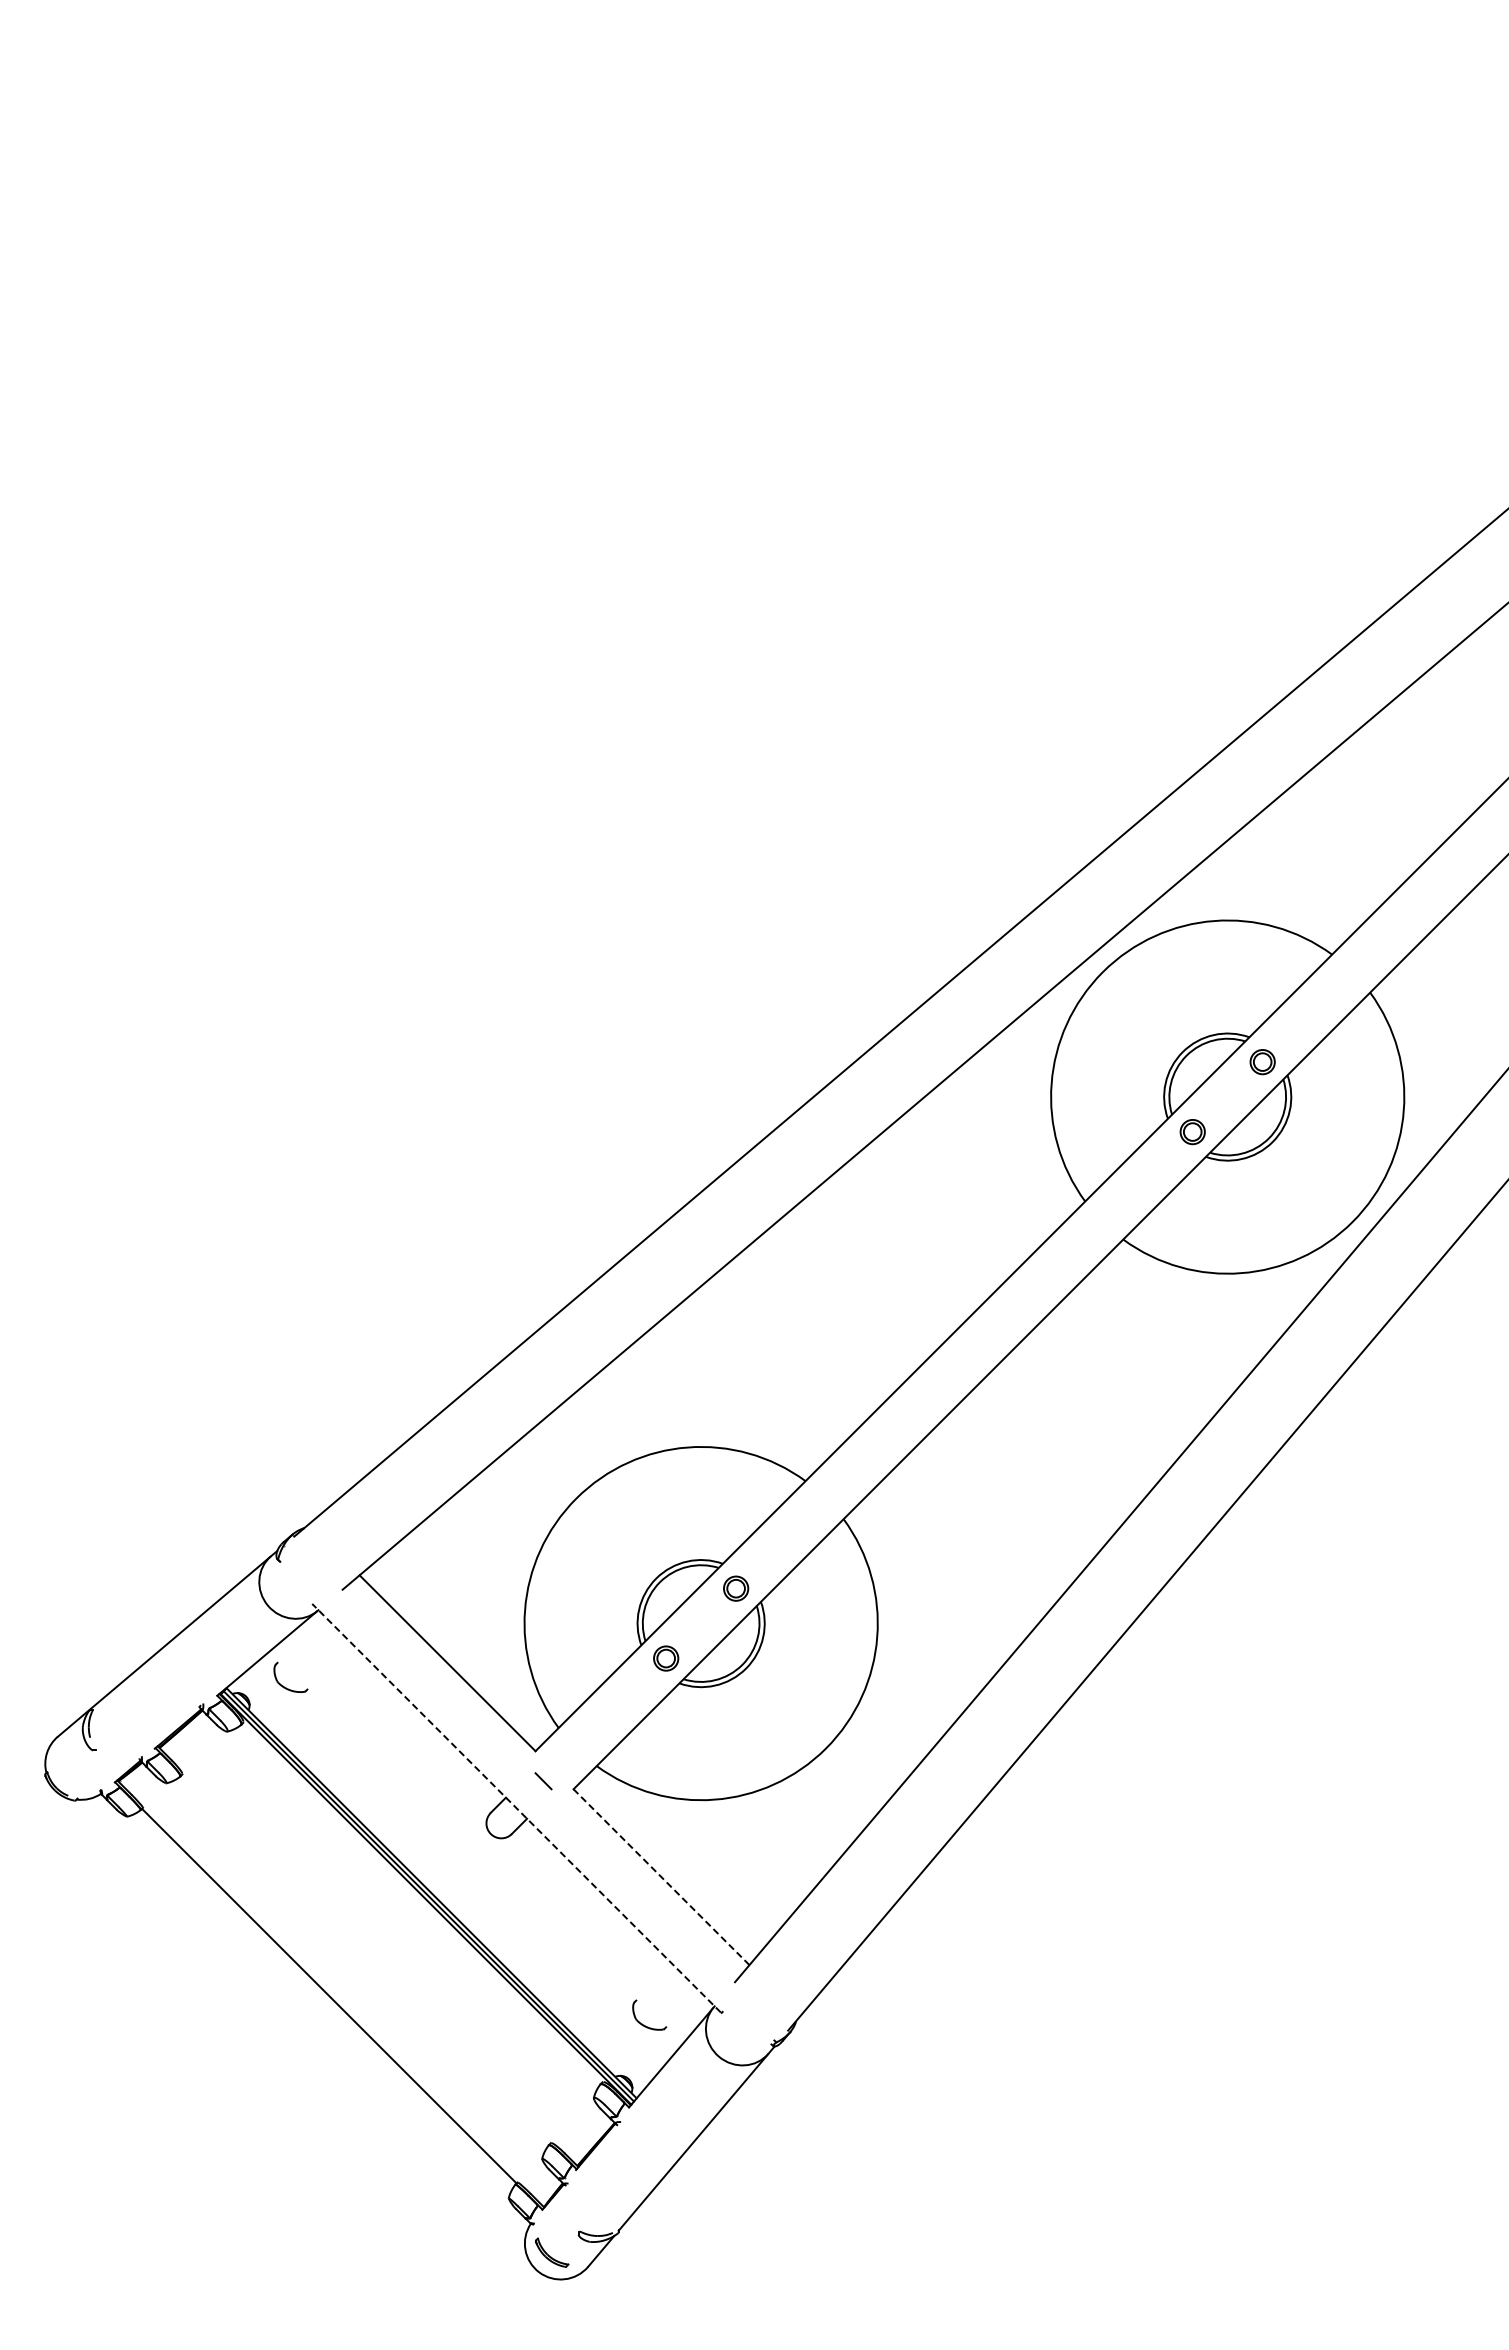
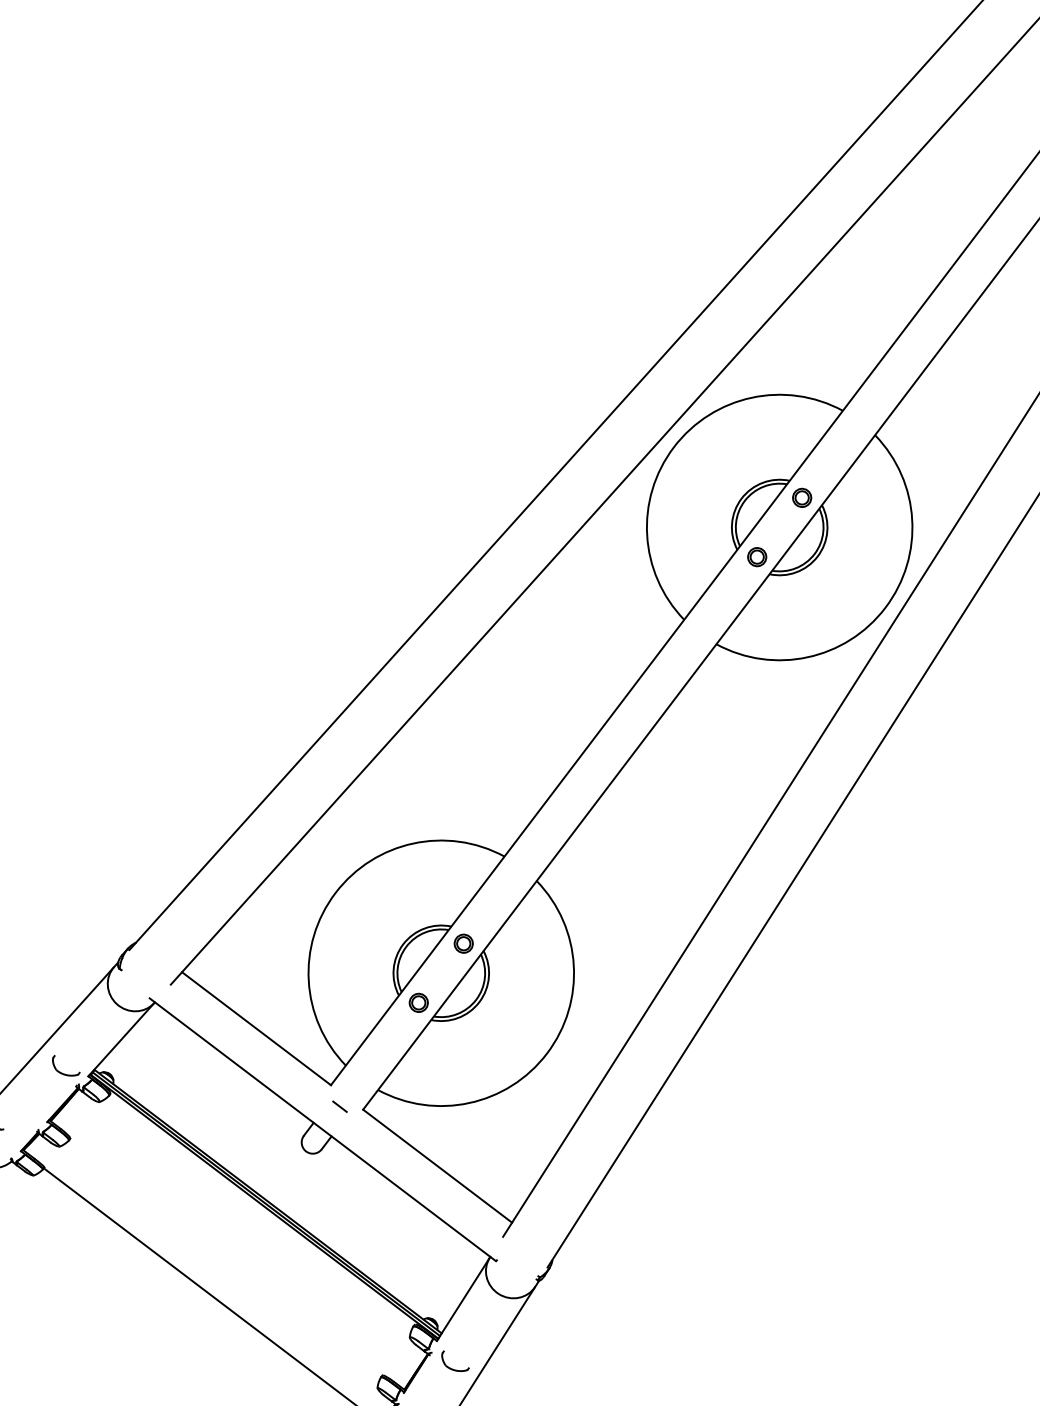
part: (283, 1685) -> (61, 1072), moved
line: (516, 1808) -> (322, 1129), dashed -> solid
line: (661, 1876) -> (437, 1165), dashed -> solid
part: (642, 2023) -> (450, 1367), moved

